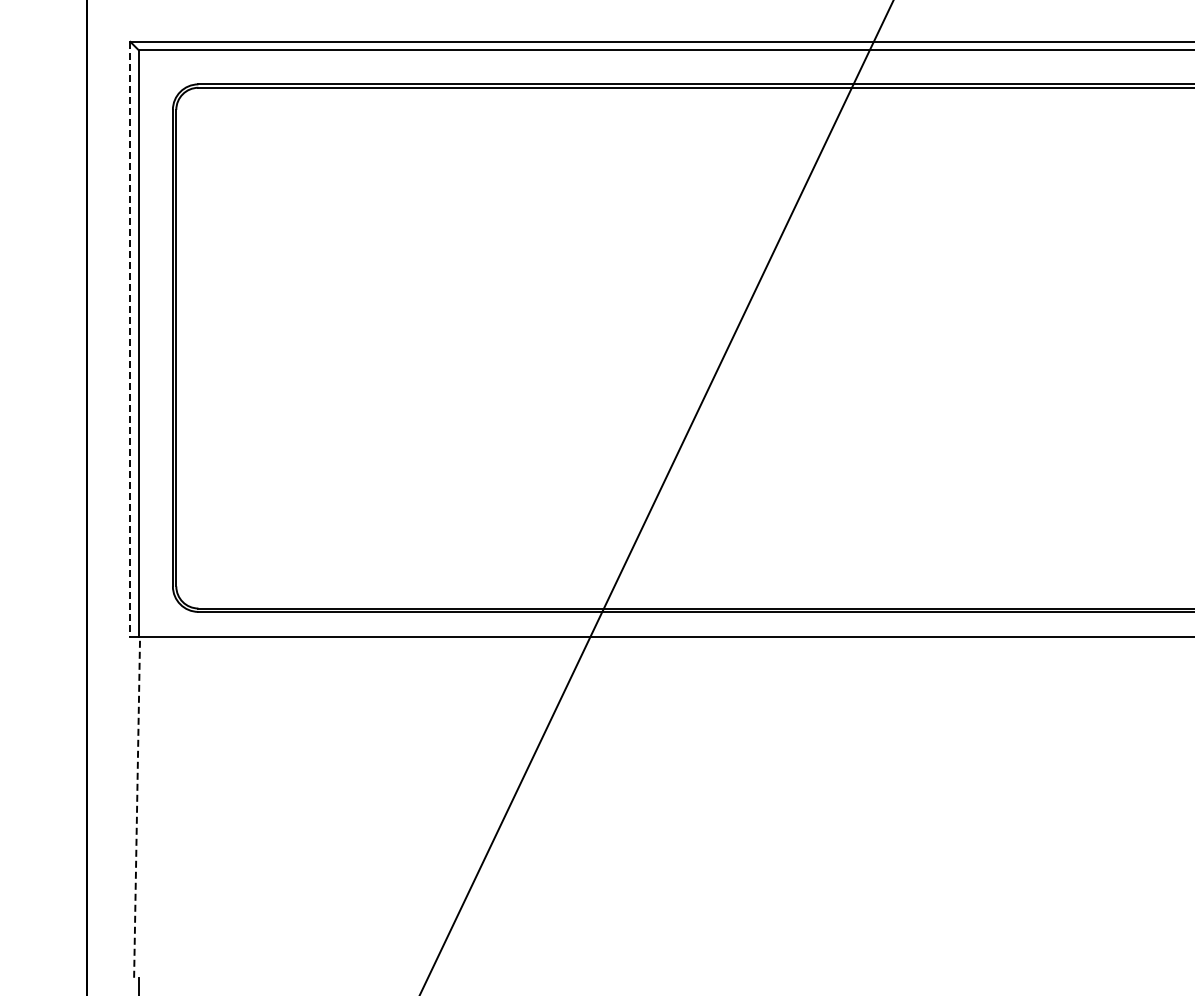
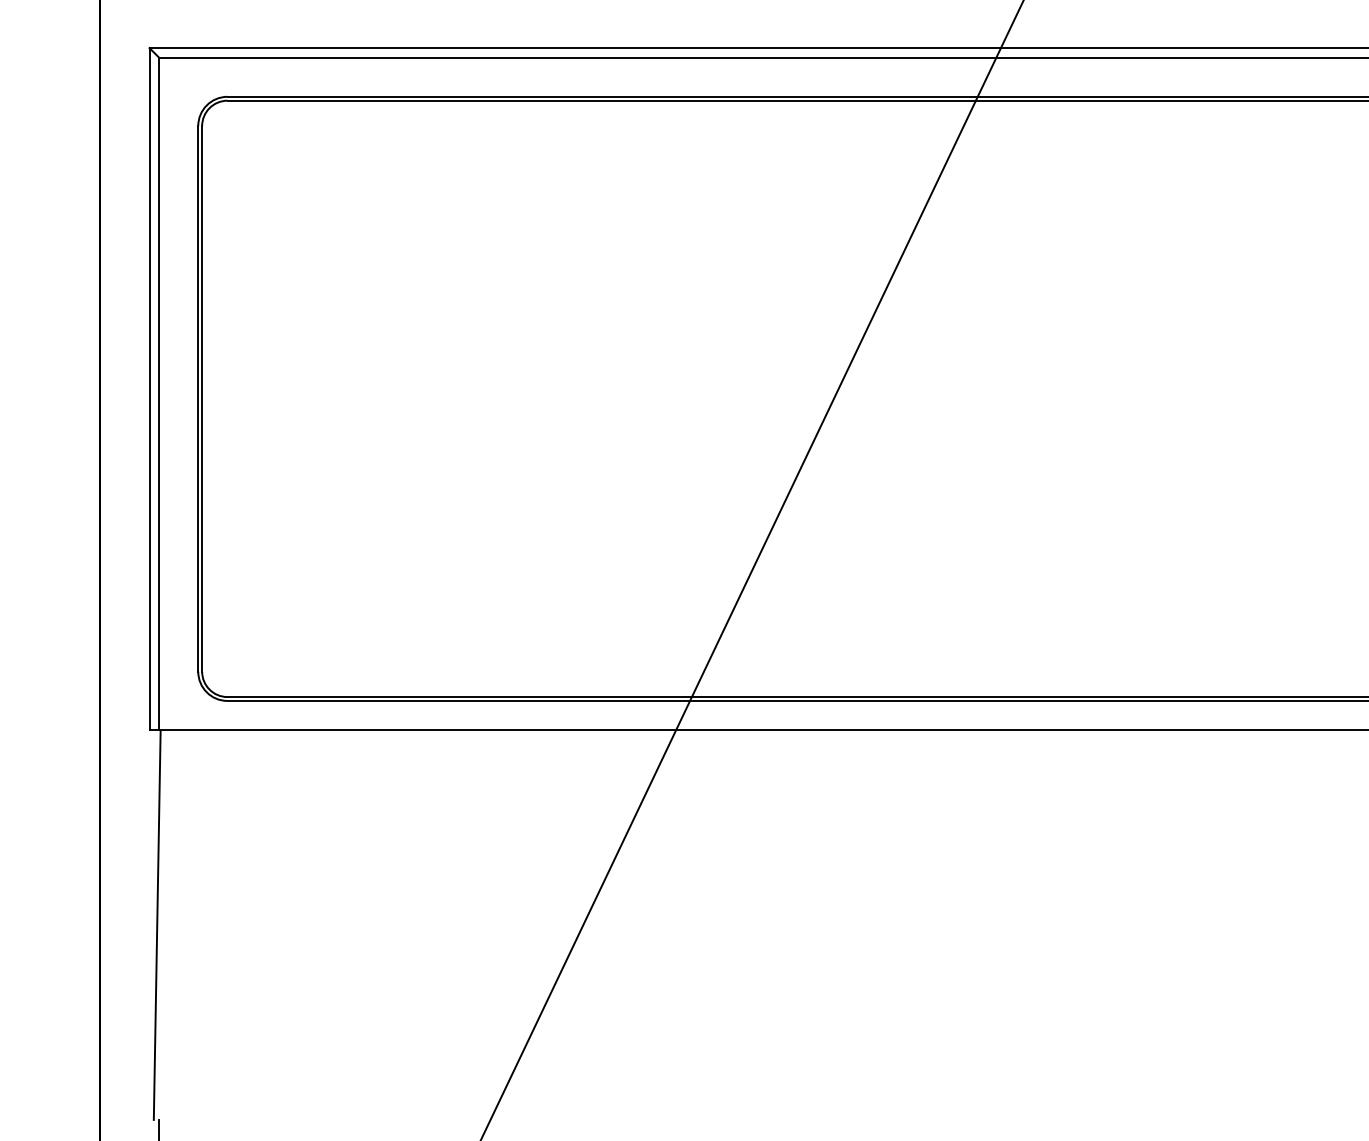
line: (130, 339) -> (149, 388), dashed -> solid
line: (137, 807) -> (157, 924), dashed -> solid

